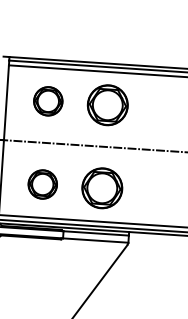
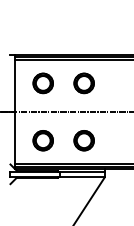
part: (106, 105) -> (83, 83), size x0.71
part: (101, 188) -> (83, 140), size x0.71

